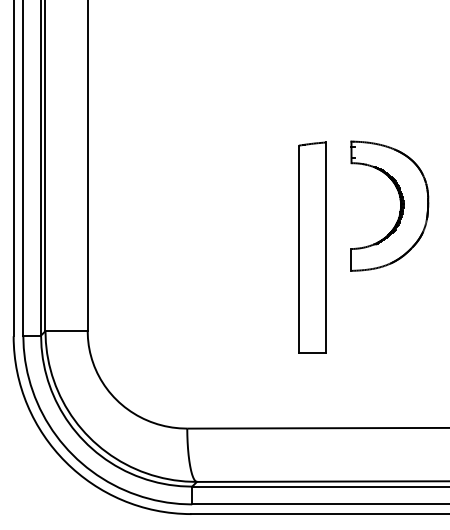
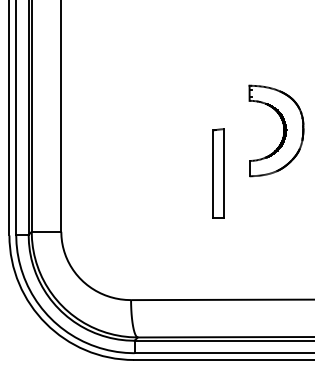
part: (399, 209) -> (283, 133), moved
part: (312, 247) -> (218, 173), size x0.6

